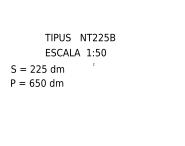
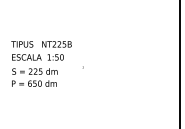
text: (80, 44) -> (41, 50), moved

